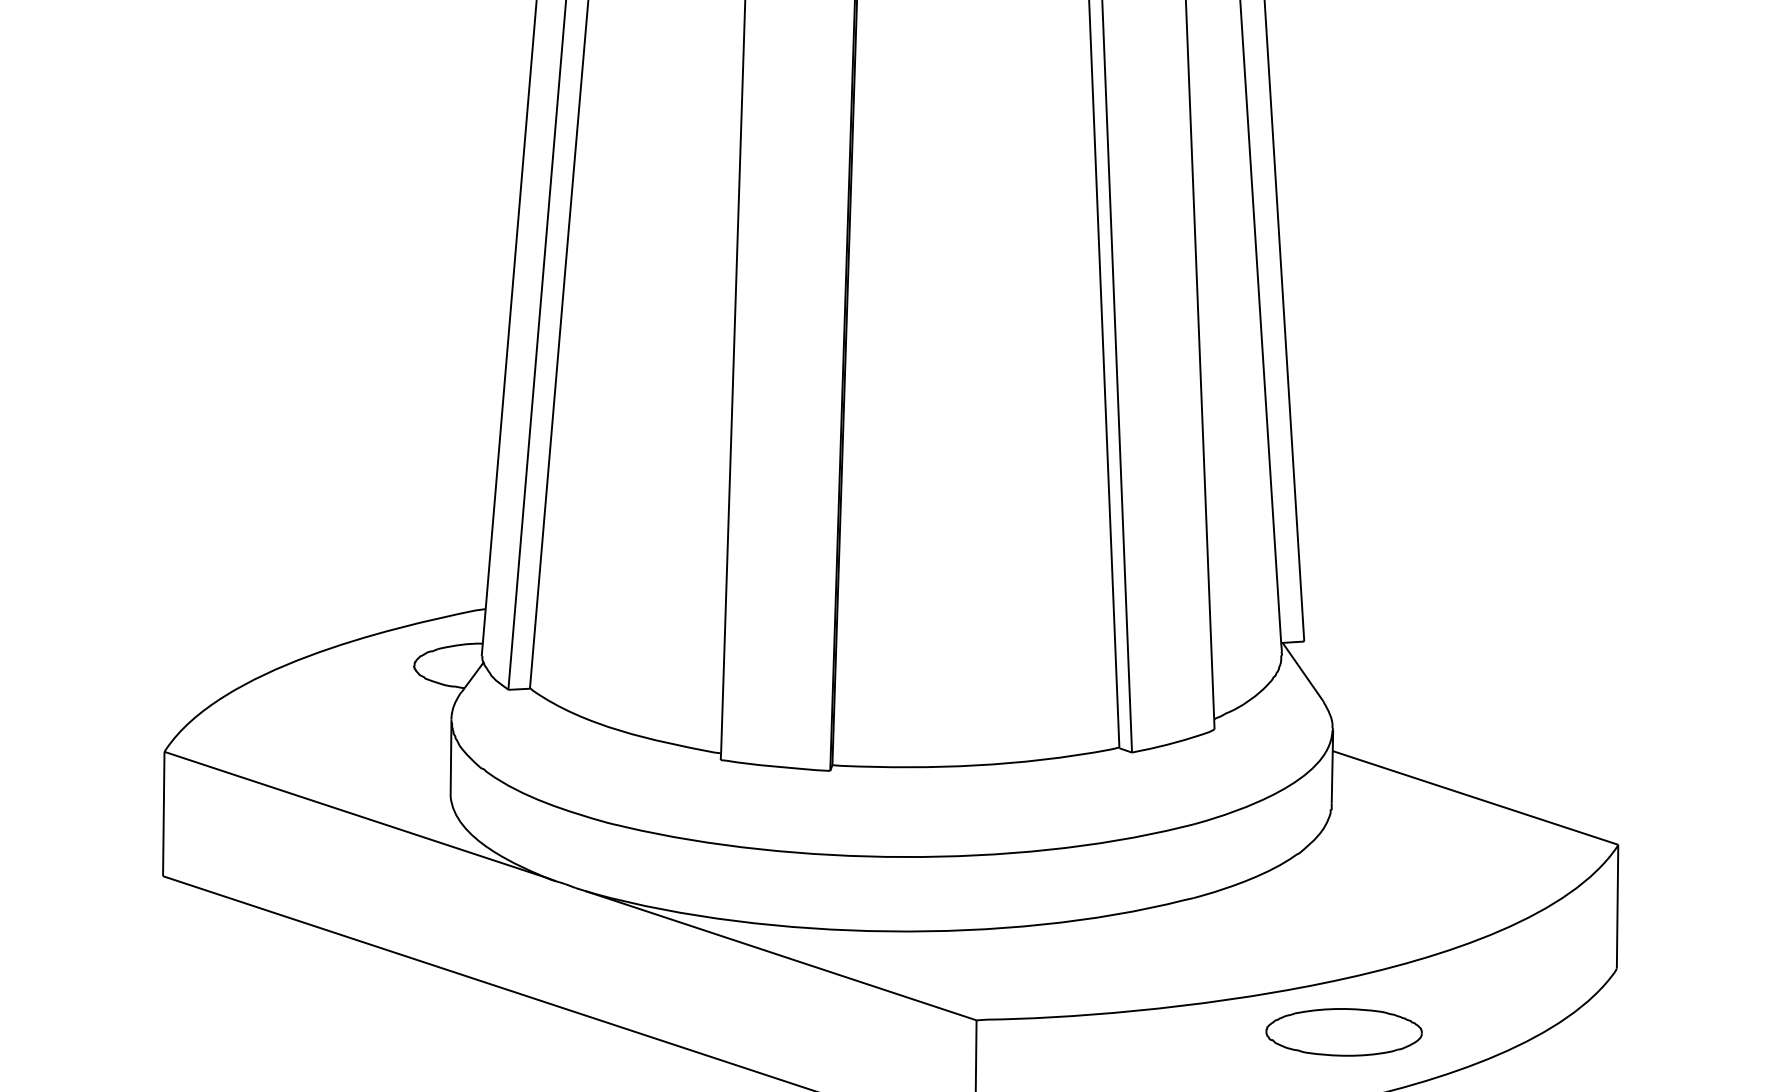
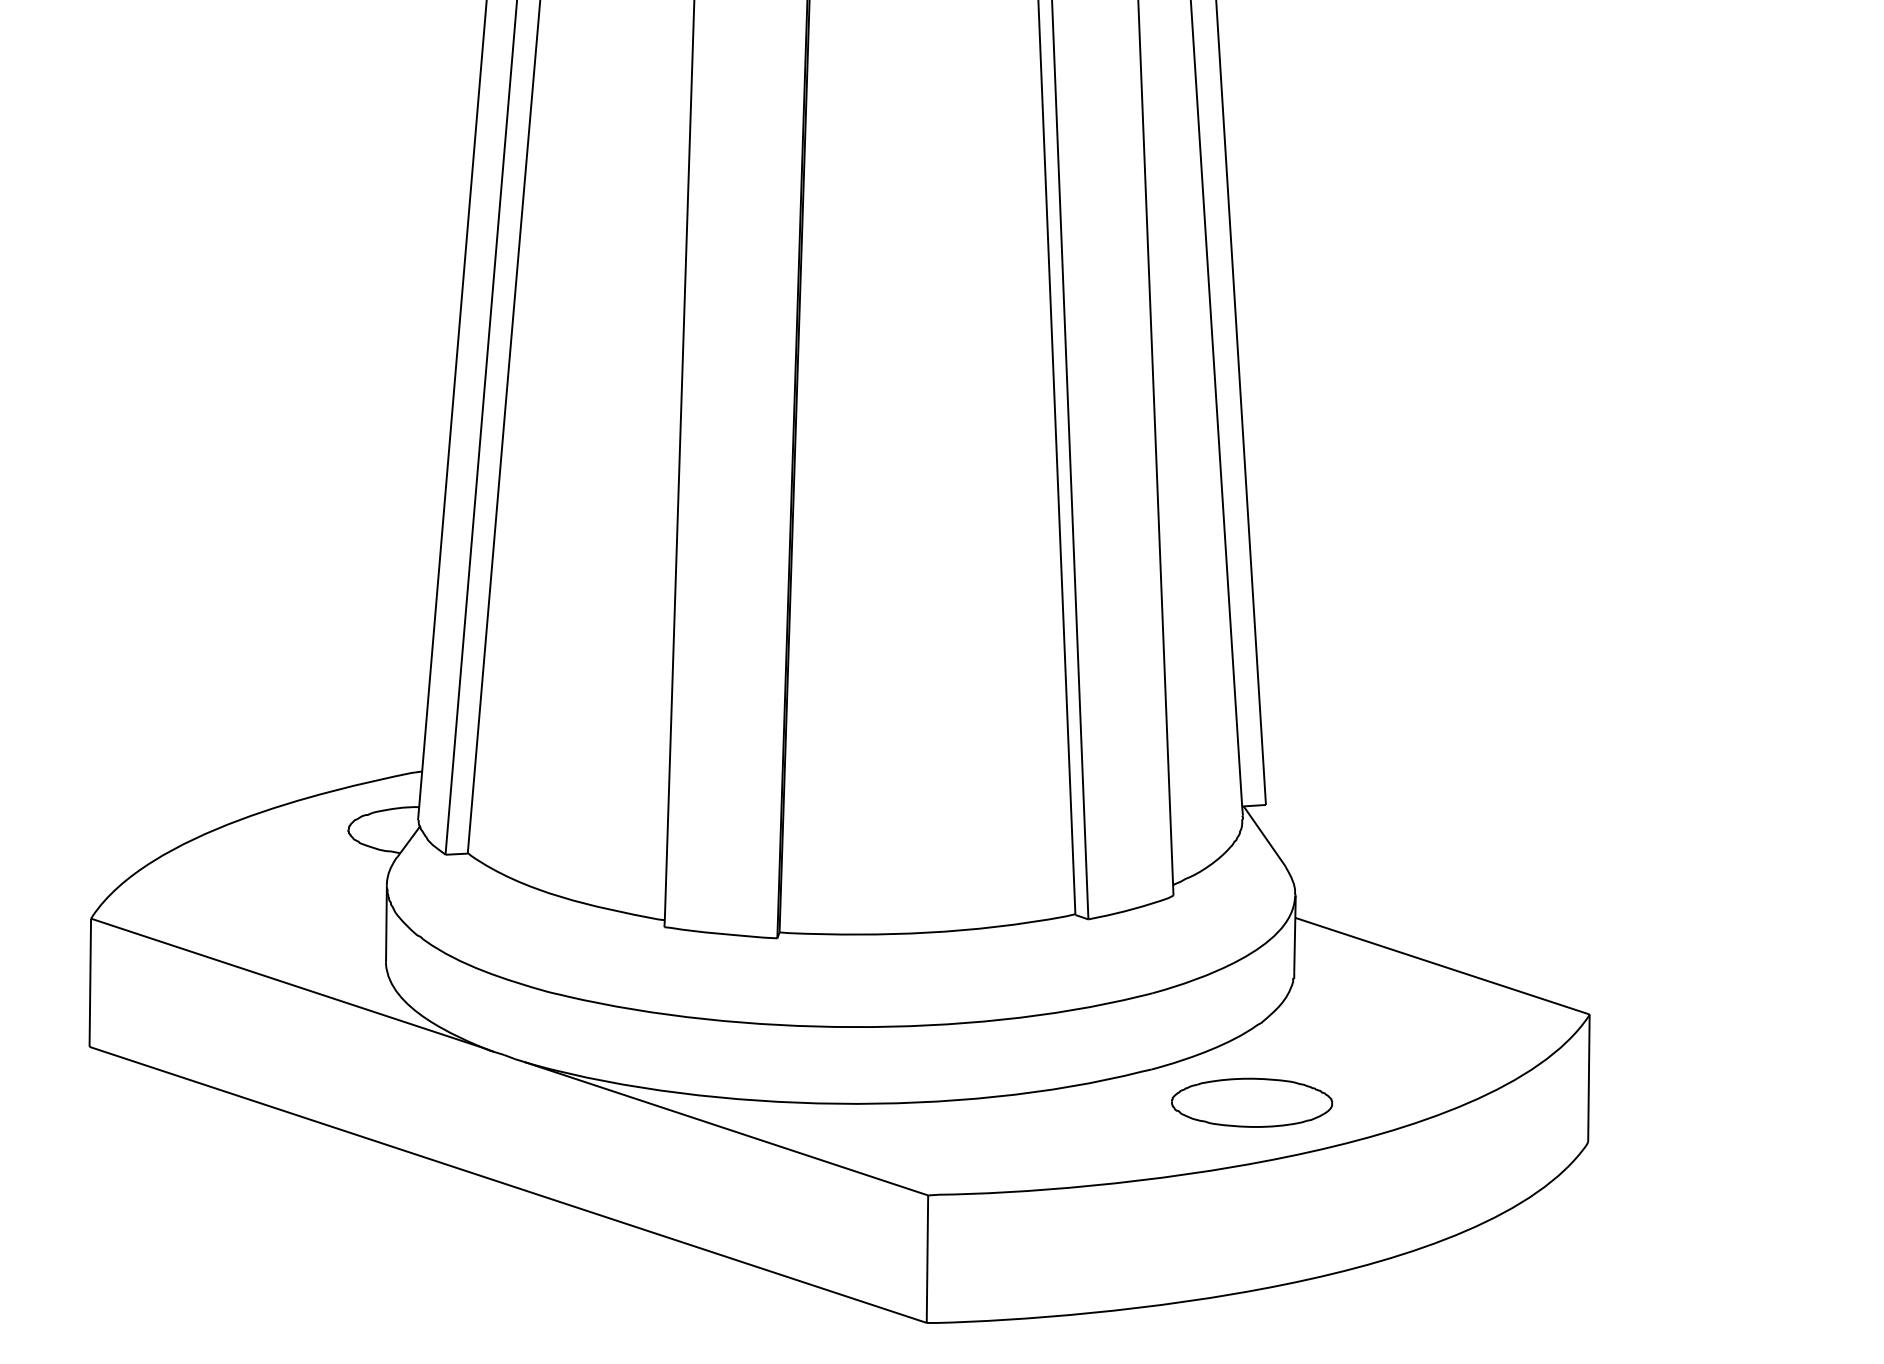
part: (1343, 1032) -> (1251, 1102), moved

